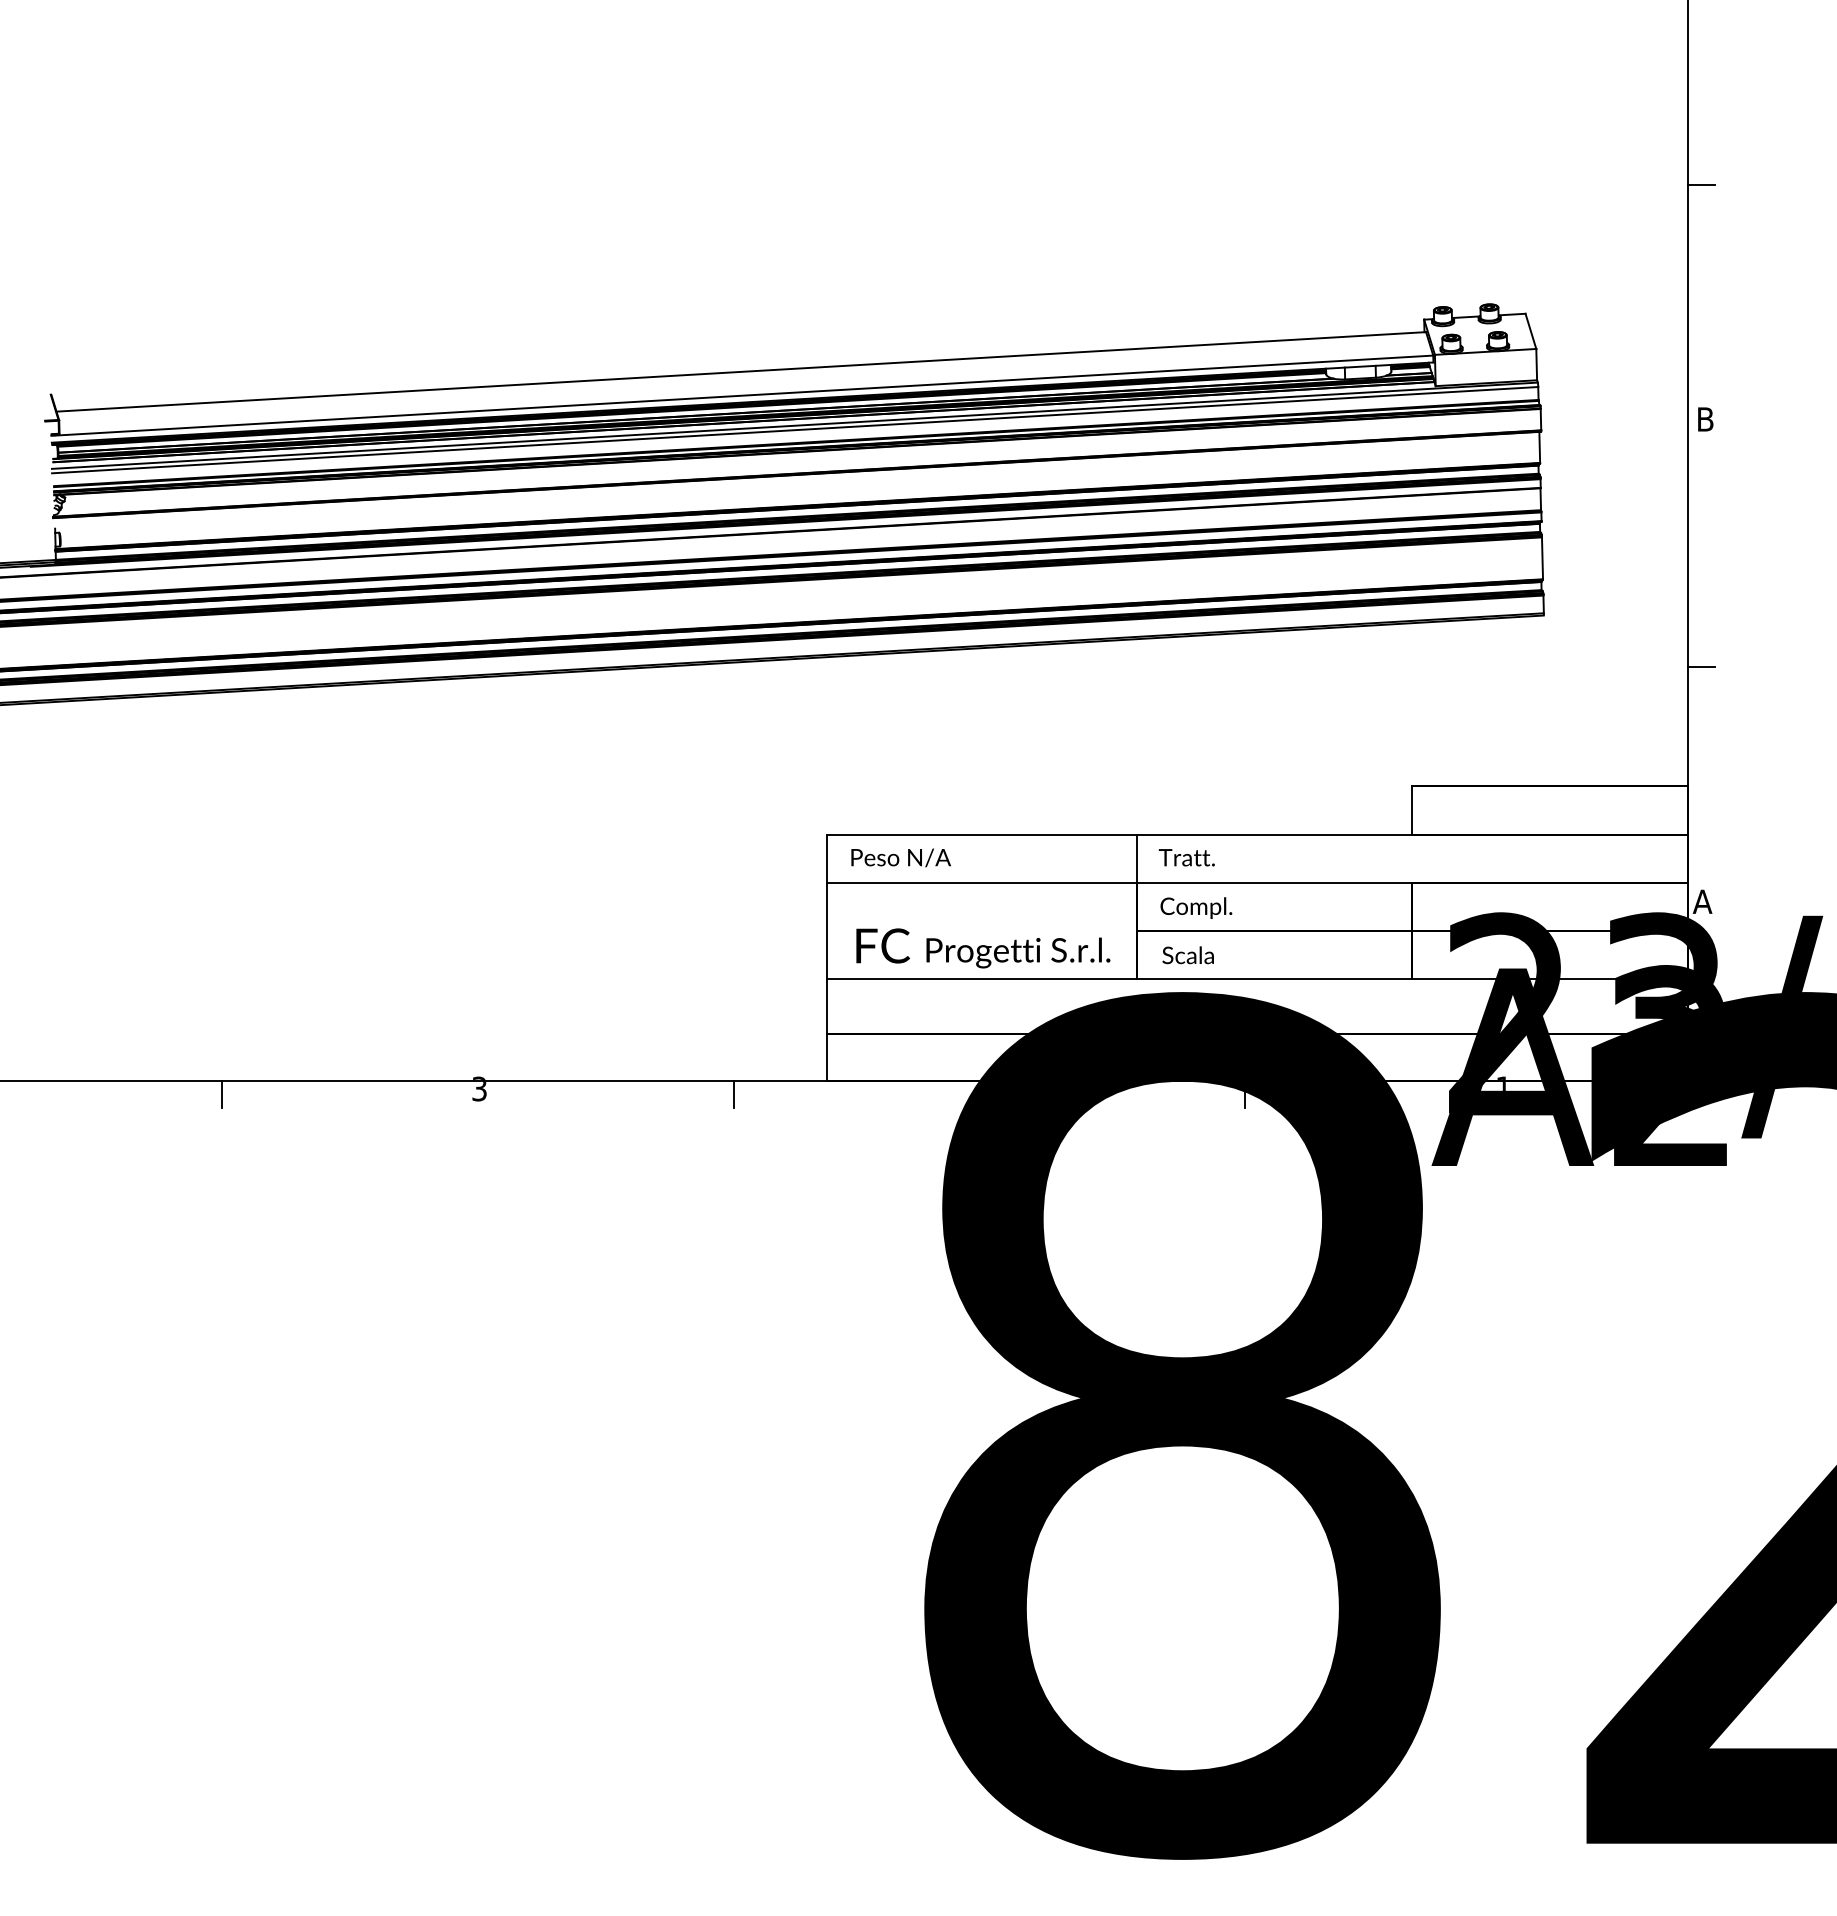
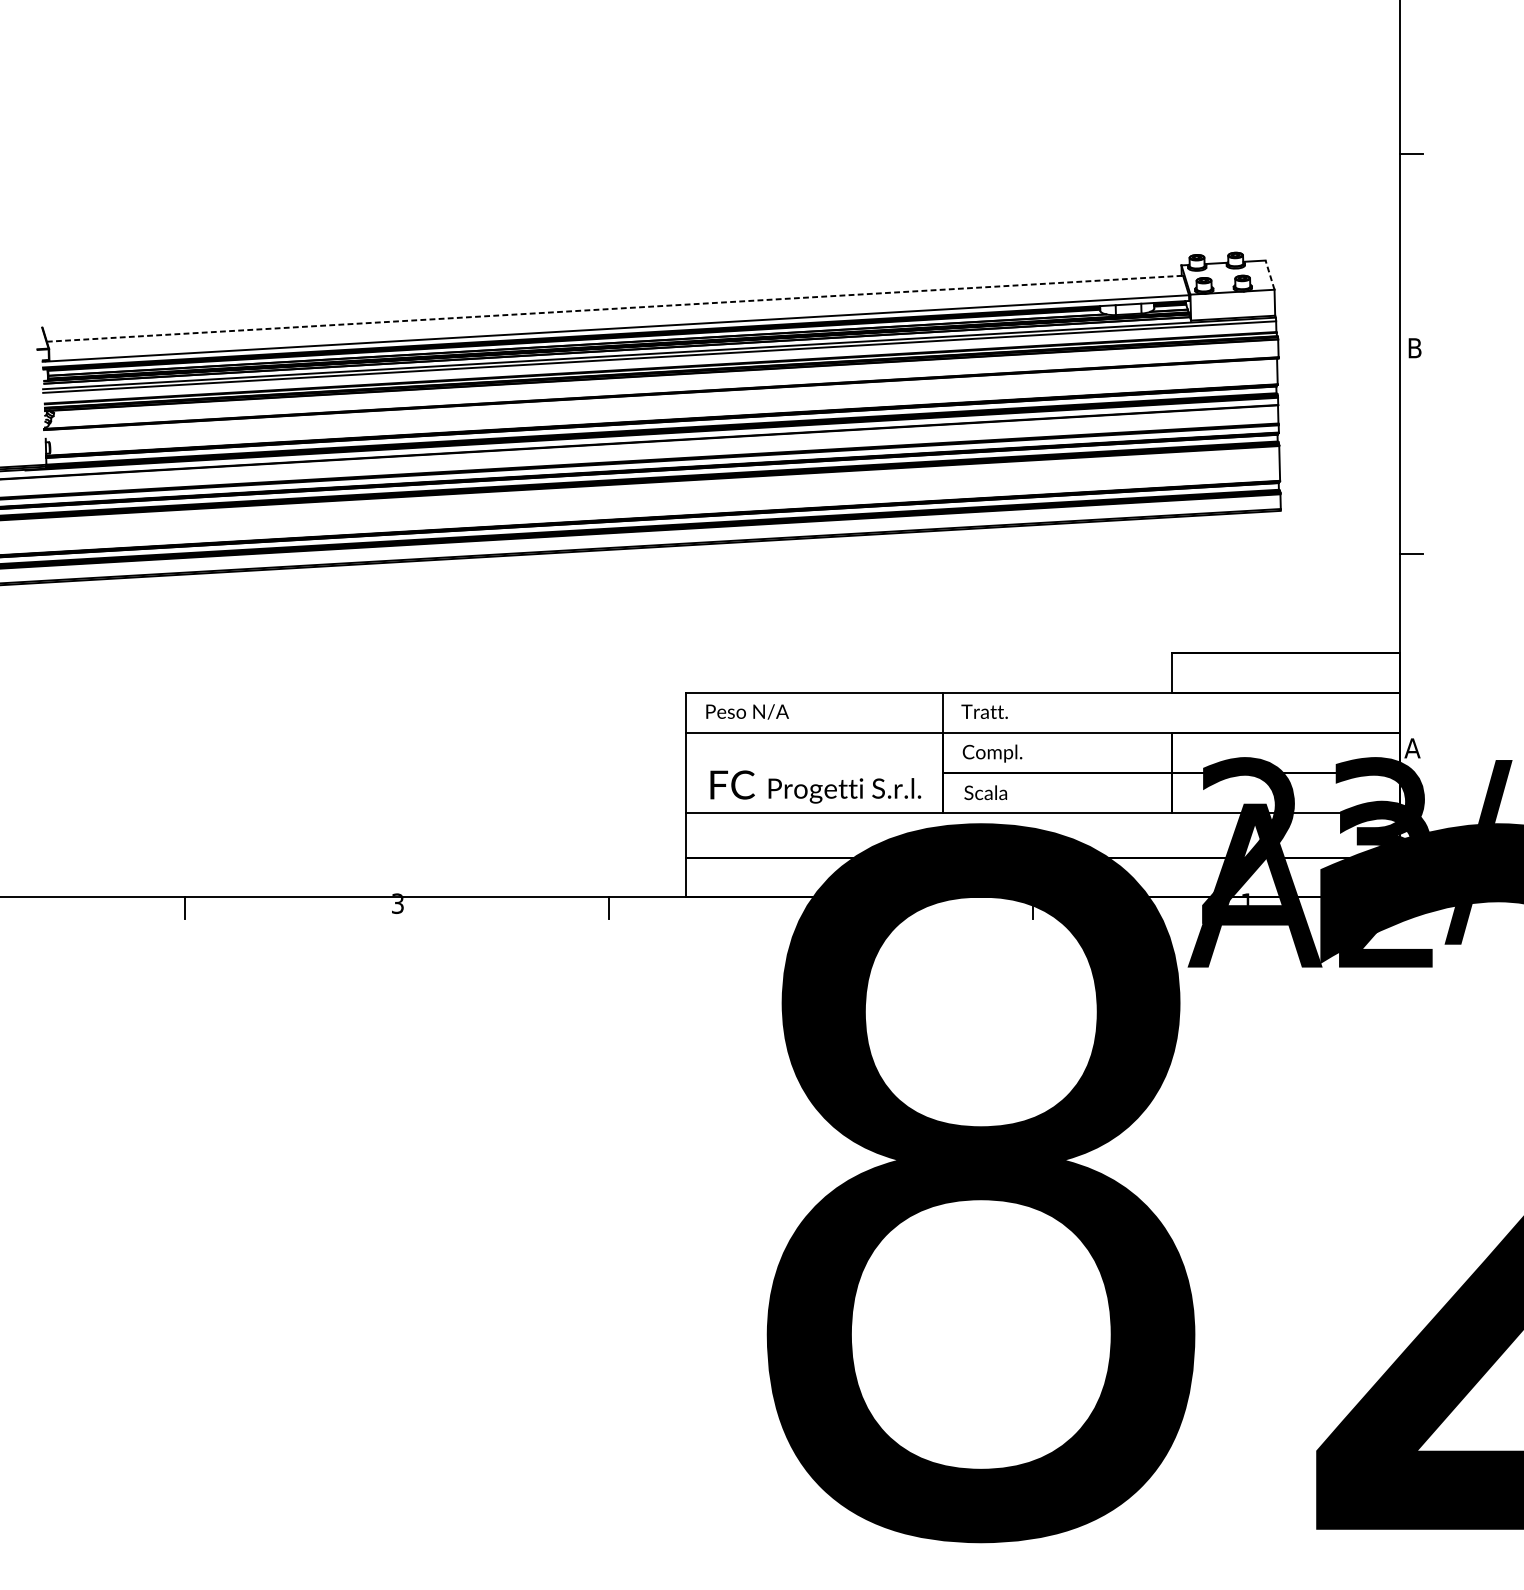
line: (1530, 330) -> (1269, 274), solid -> dashed
line: (741, 371) -> (615, 308), solid -> dashed

